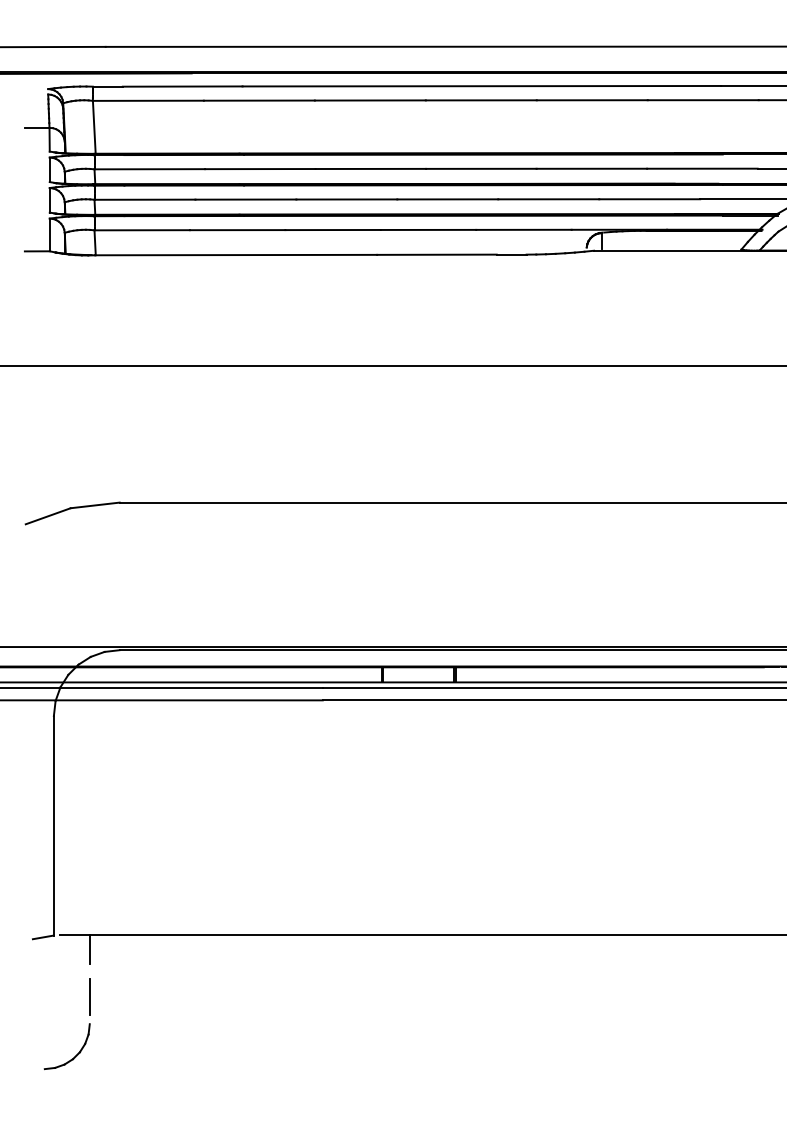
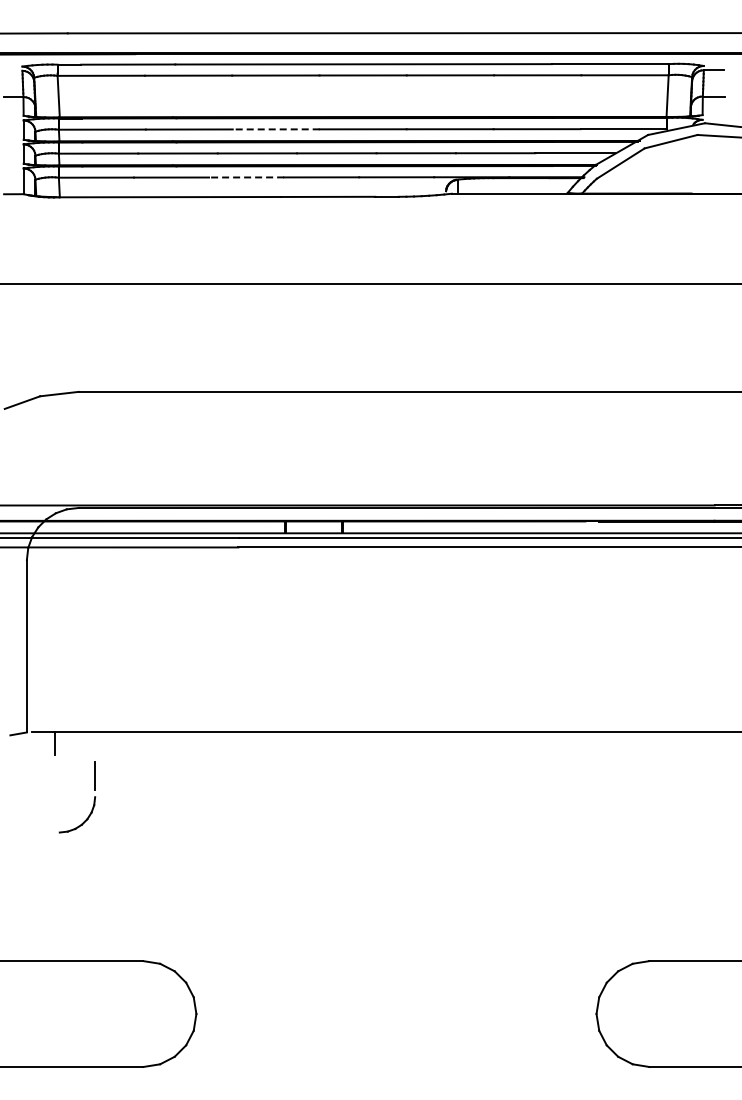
line: (369, 169) -> (275, 129), solid -> dashed
line: (333, 230) -> (246, 177), solid -> dashed
part: (87, 1028) -> (93, 800), moved

